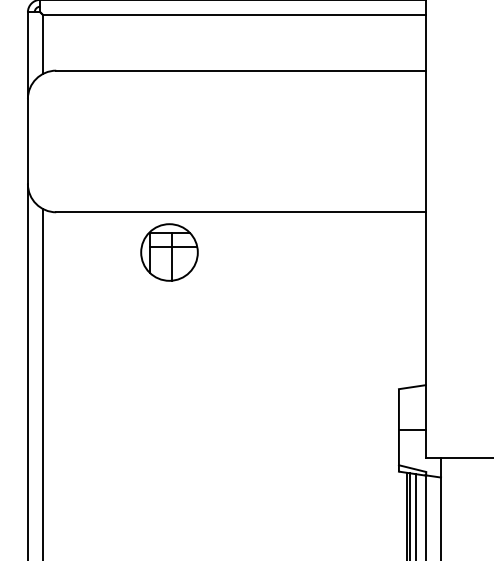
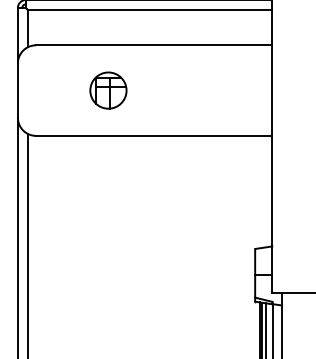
part: (169, 252) -> (108, 90), moved

